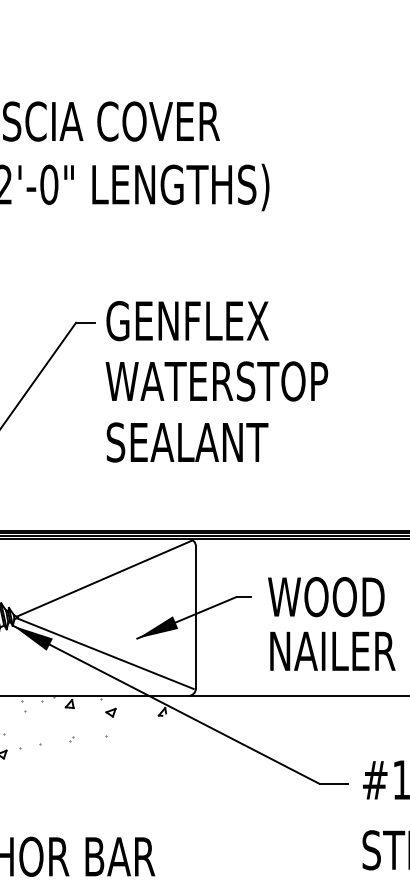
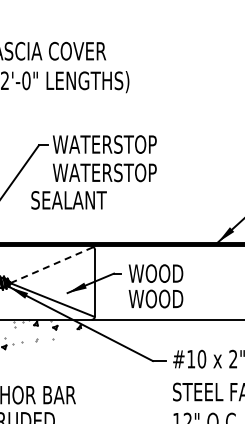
text: (216, 320) -> (104, 144), GENFLEX -> WATERSTOP
text: (186, 442) -> (68, 200), moved
line: (105, 579) -> (52, 265), solid -> dashed
text: (331, 650) -> (158, 298), NAILER -> WOOD

